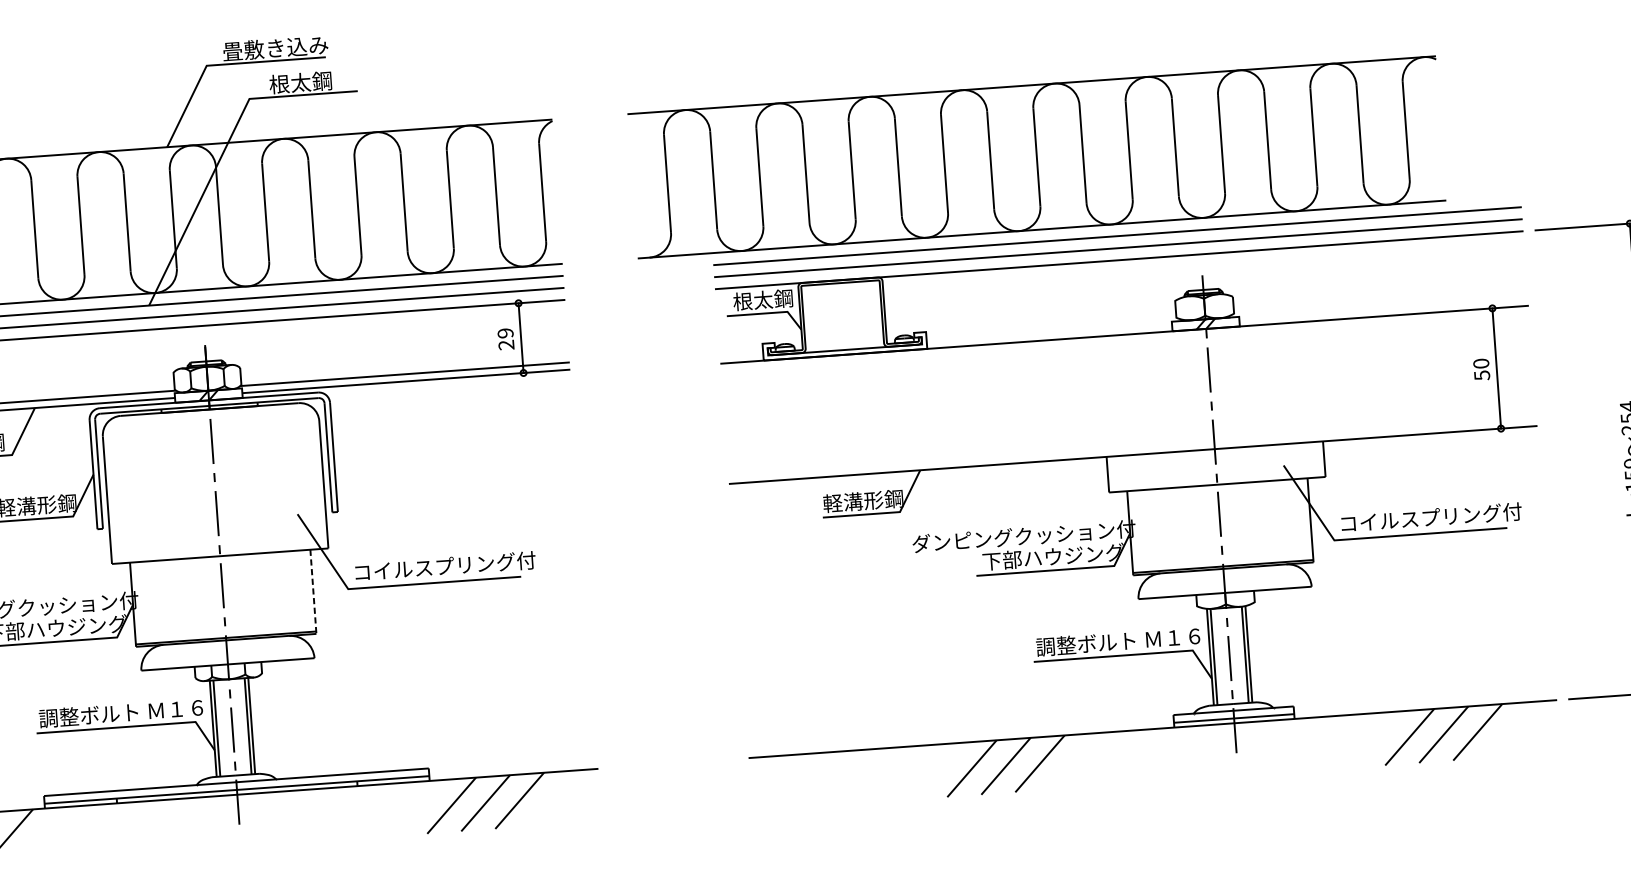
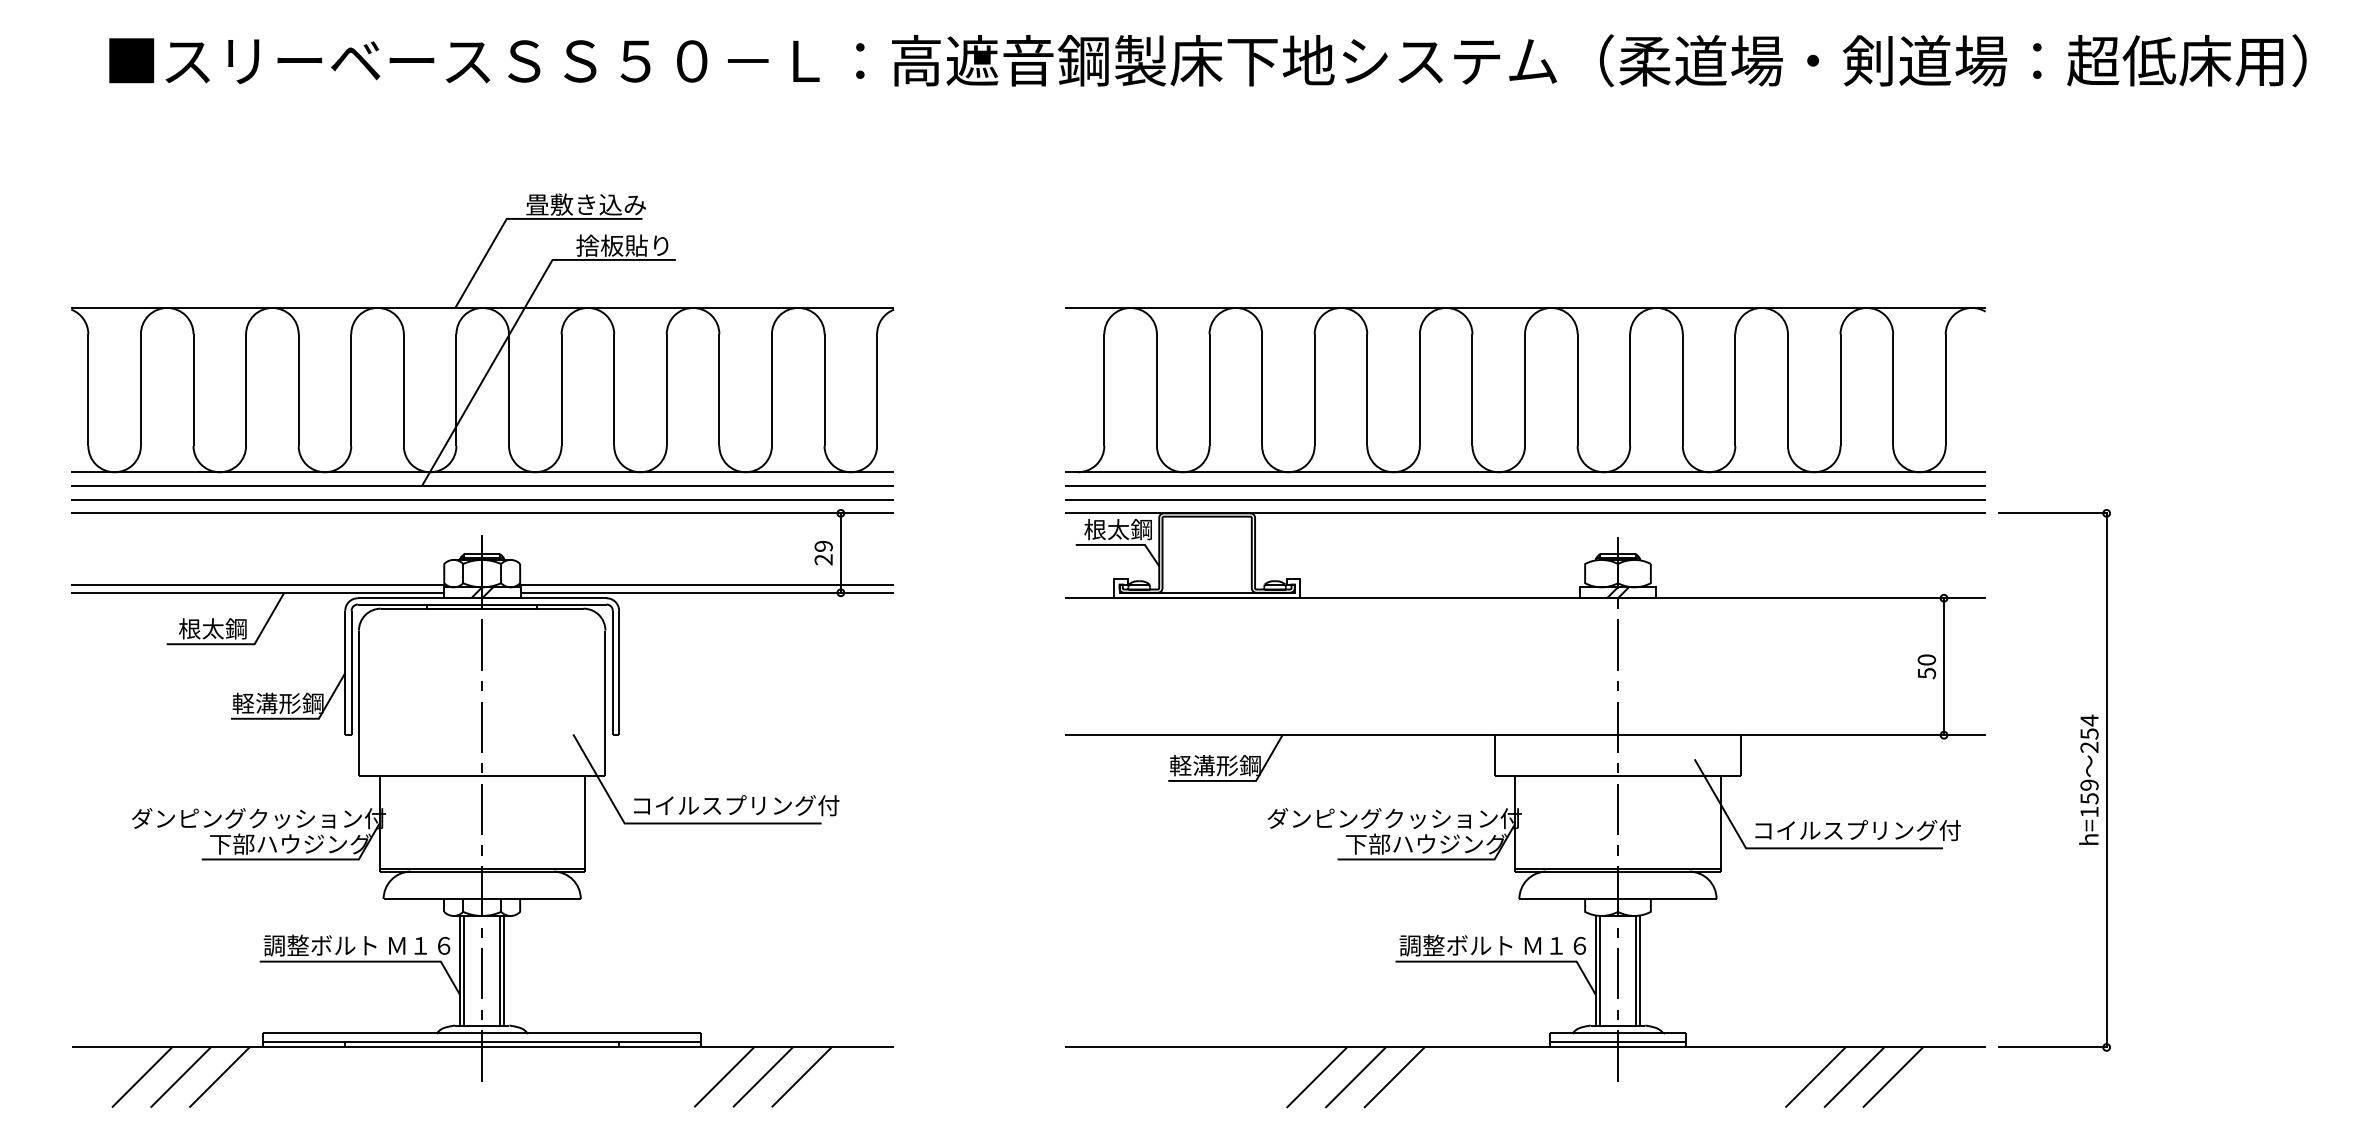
text: (310, 81) -> (622, 245), 根太鋼 -> 捨板貼り
part: (1037, 157) -> (1525, 390), moved
line: (313, 591) -> (584, 823), dashed -> solid

